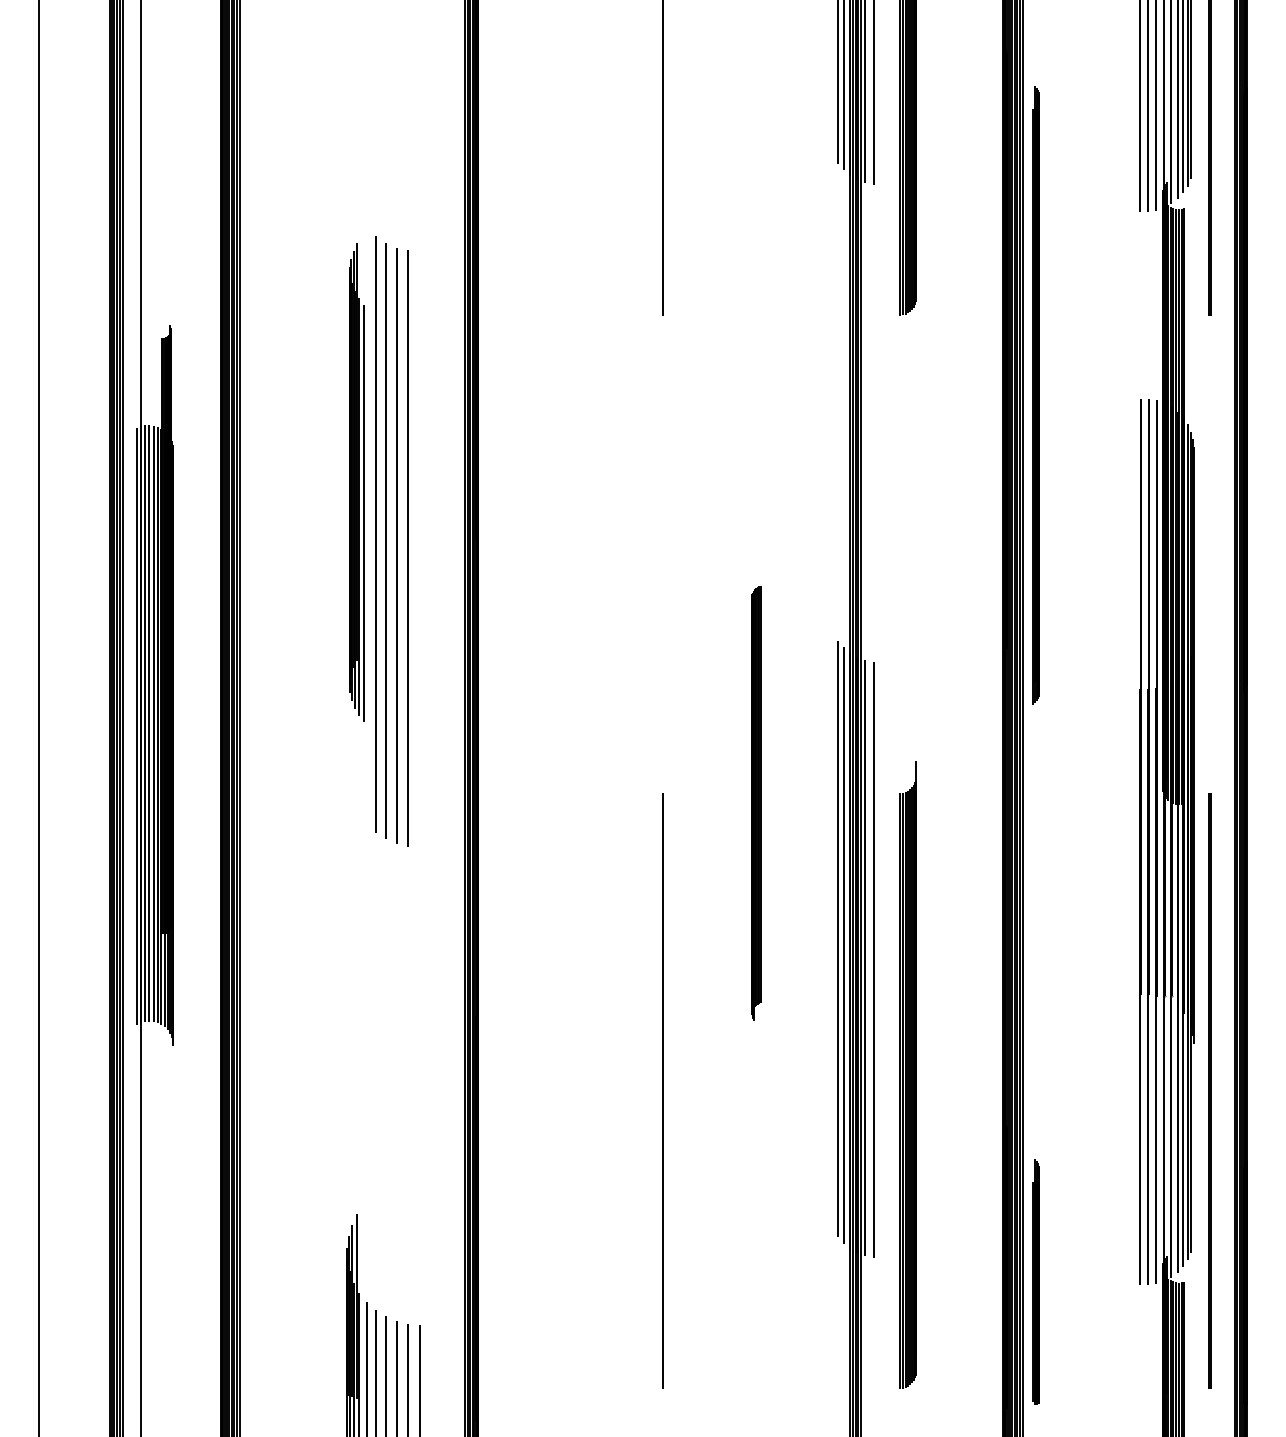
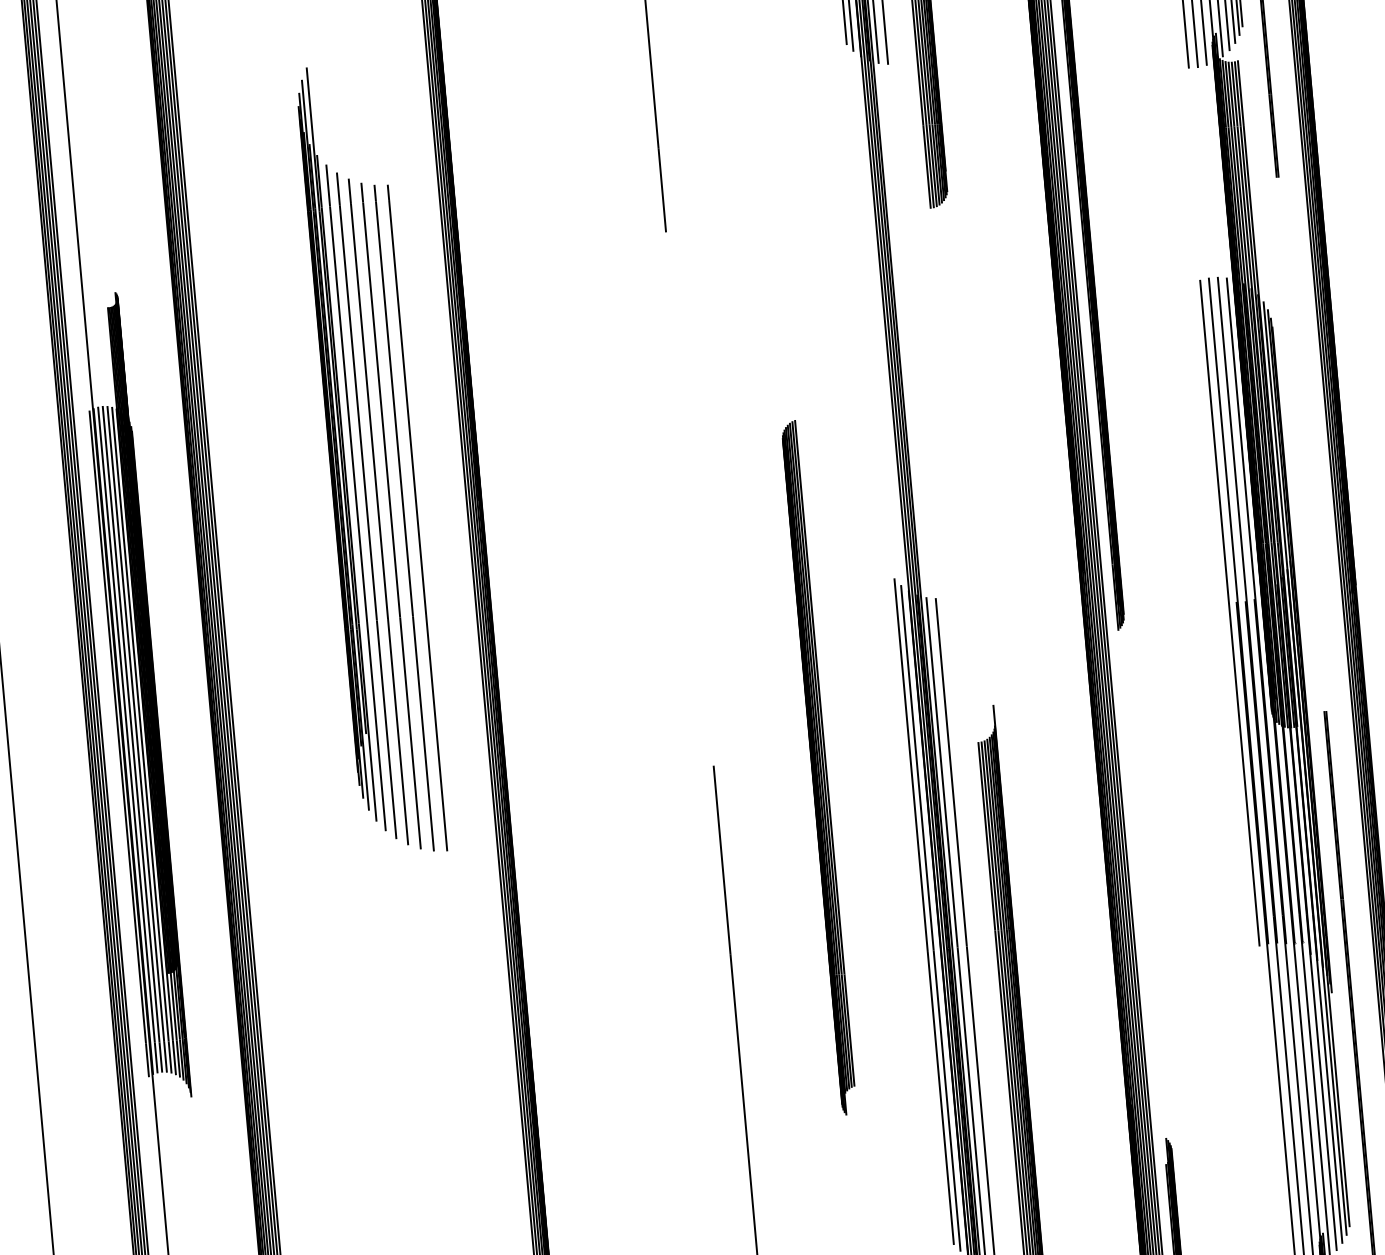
part: (356, 482) -> (339, 449), size x1.43
line: (419, 549) -> (417, 518), added
line: (1133, 698) -> (1230, 613), added
part: (756, 802) -> (818, 767), size x1.43

